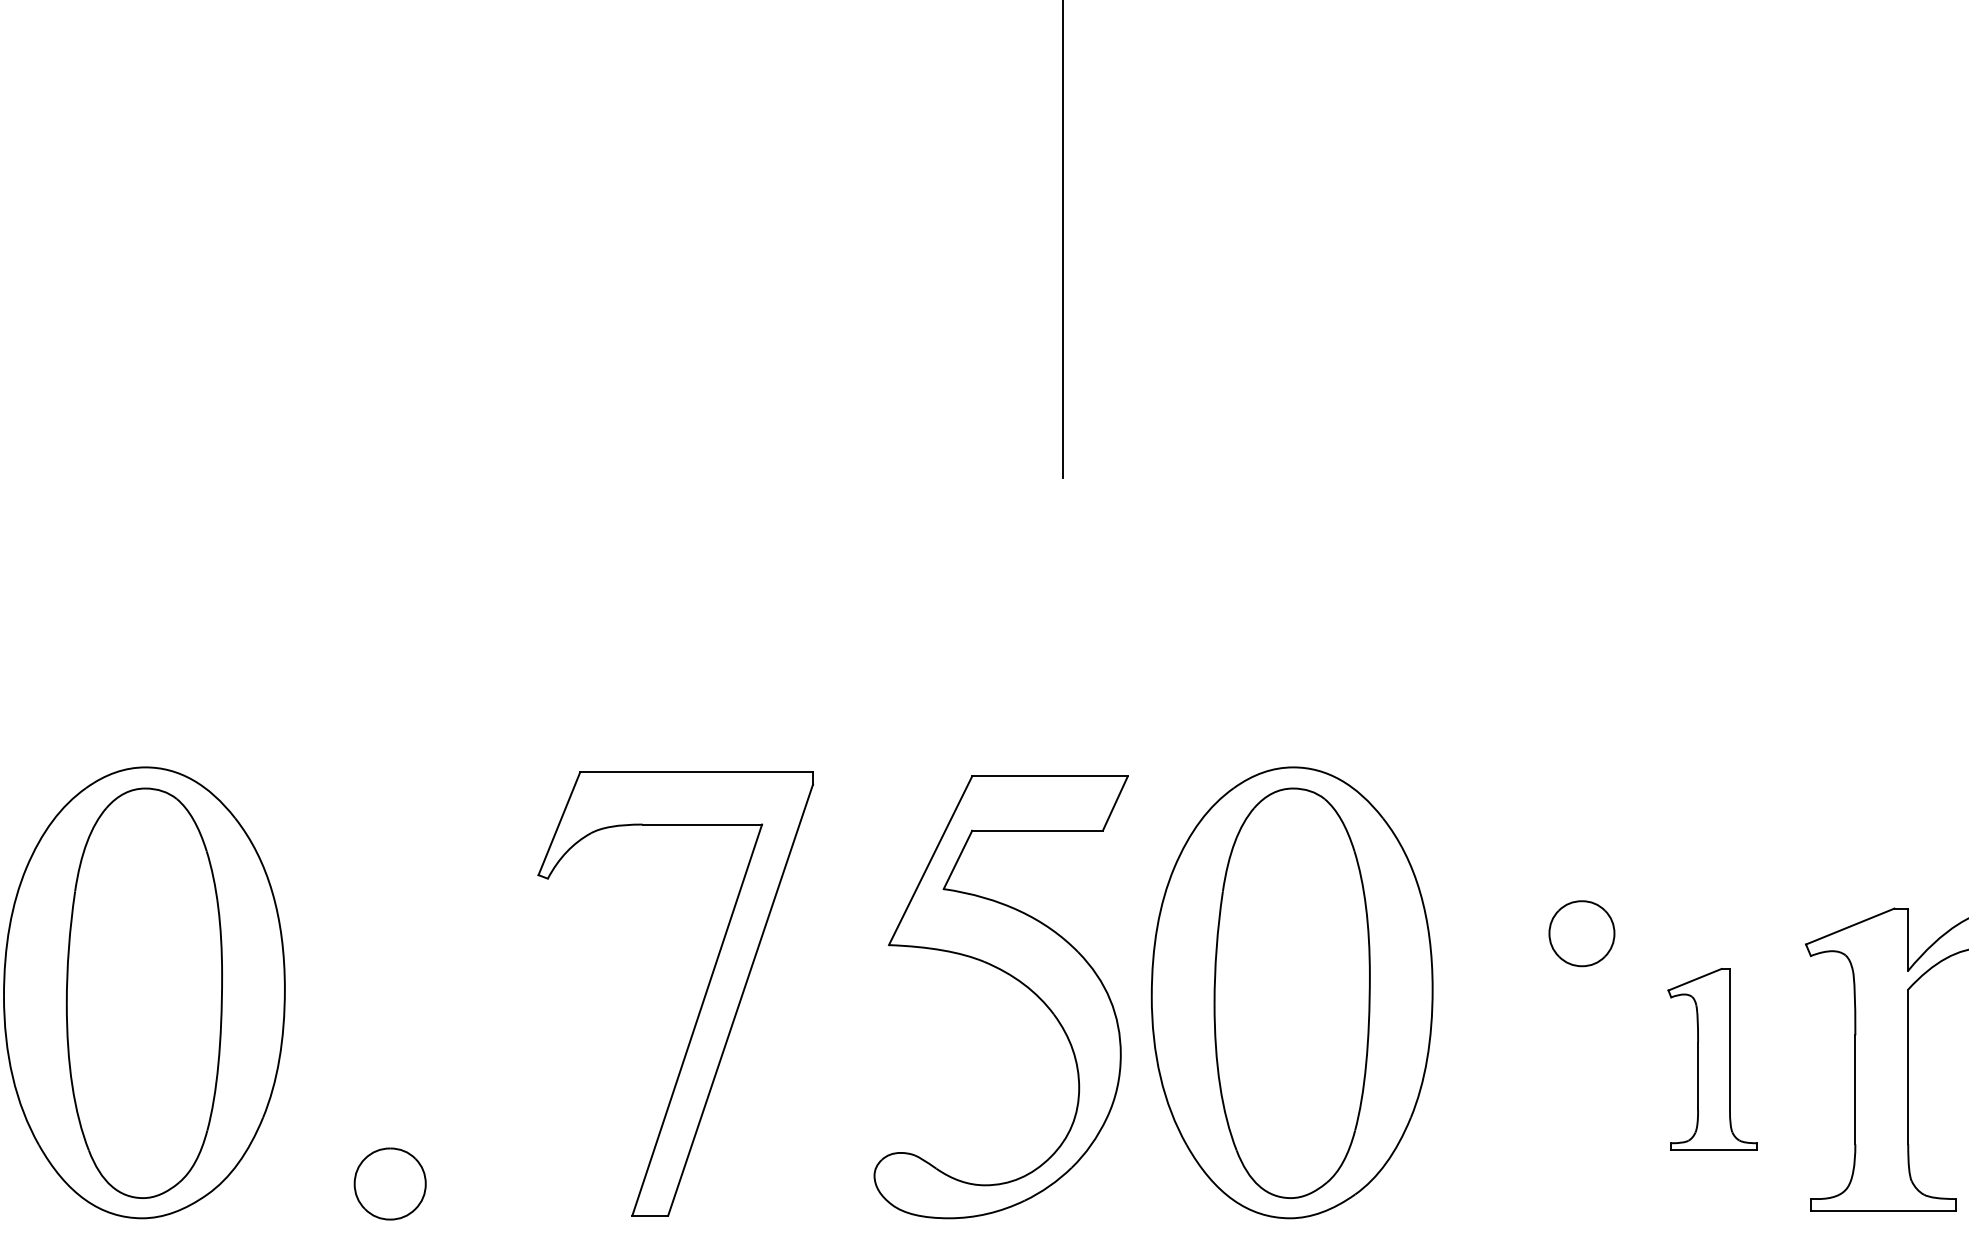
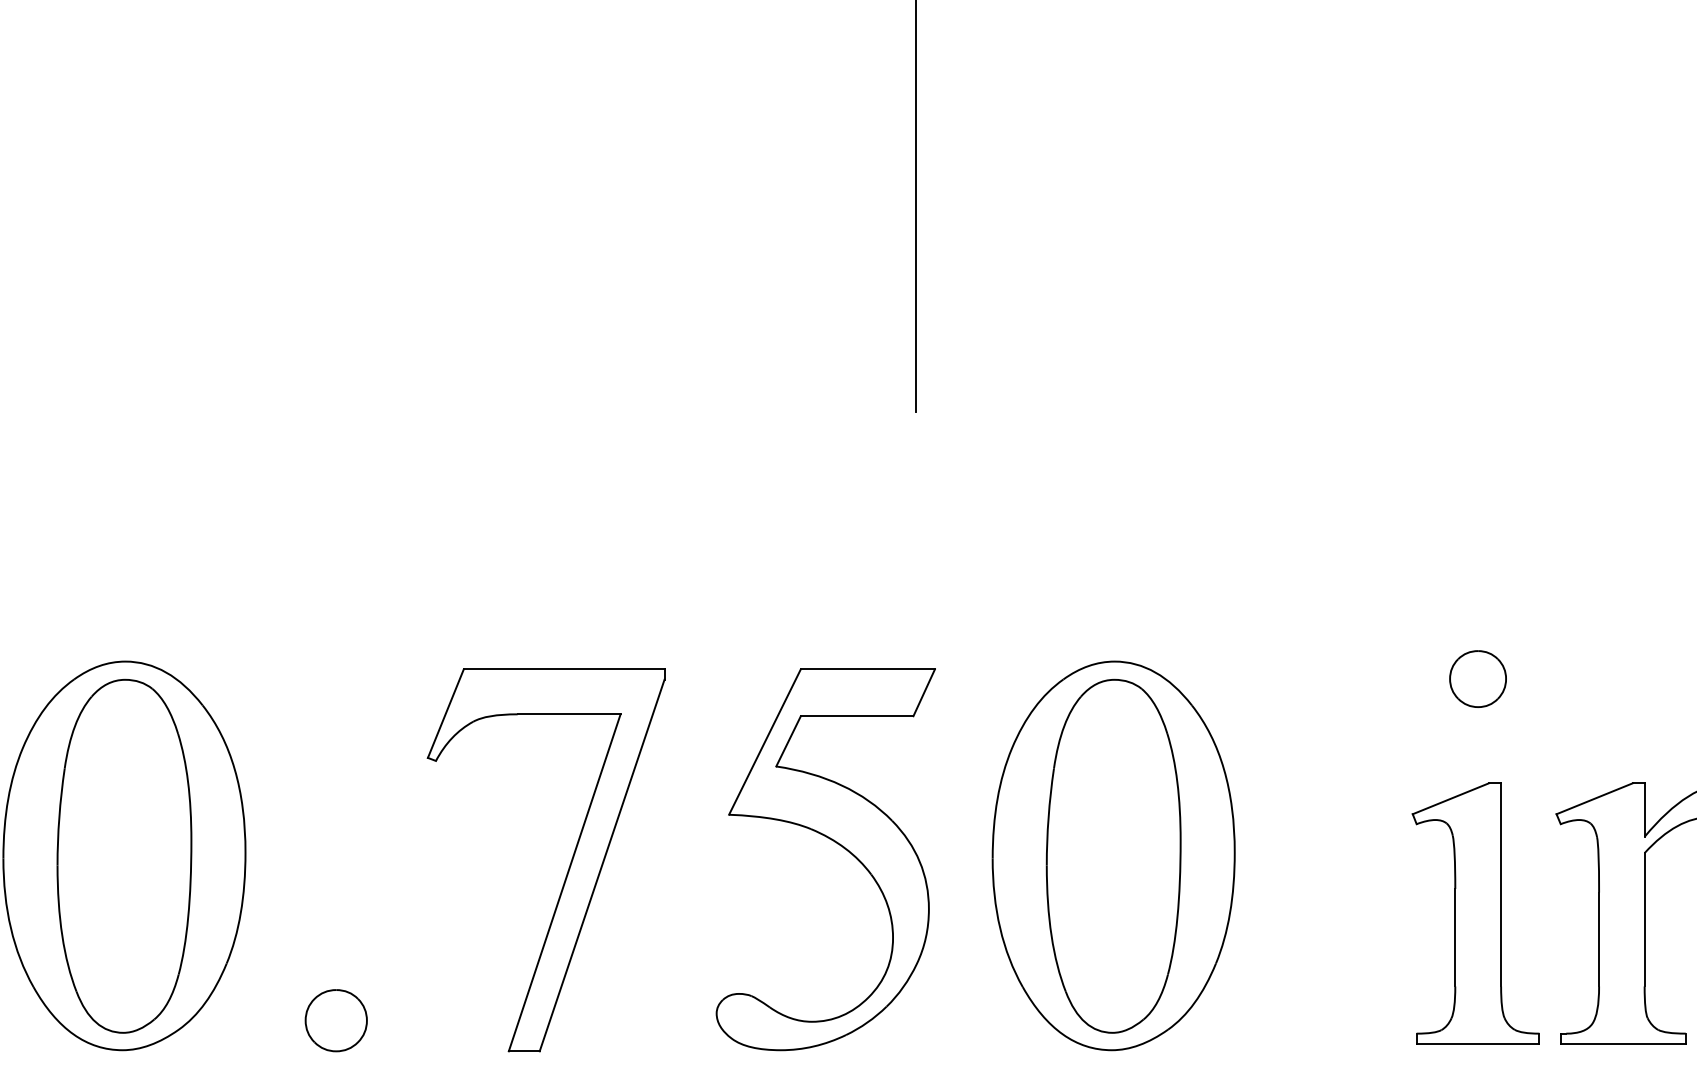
part: (1581, 933) -> (1477, 678), moved
part: (1013, 978) -> (836, 843), moved
part: (701, 1003) -> (568, 868), moved
part: (1712, 1059) -> (1475, 913), size x1.67

